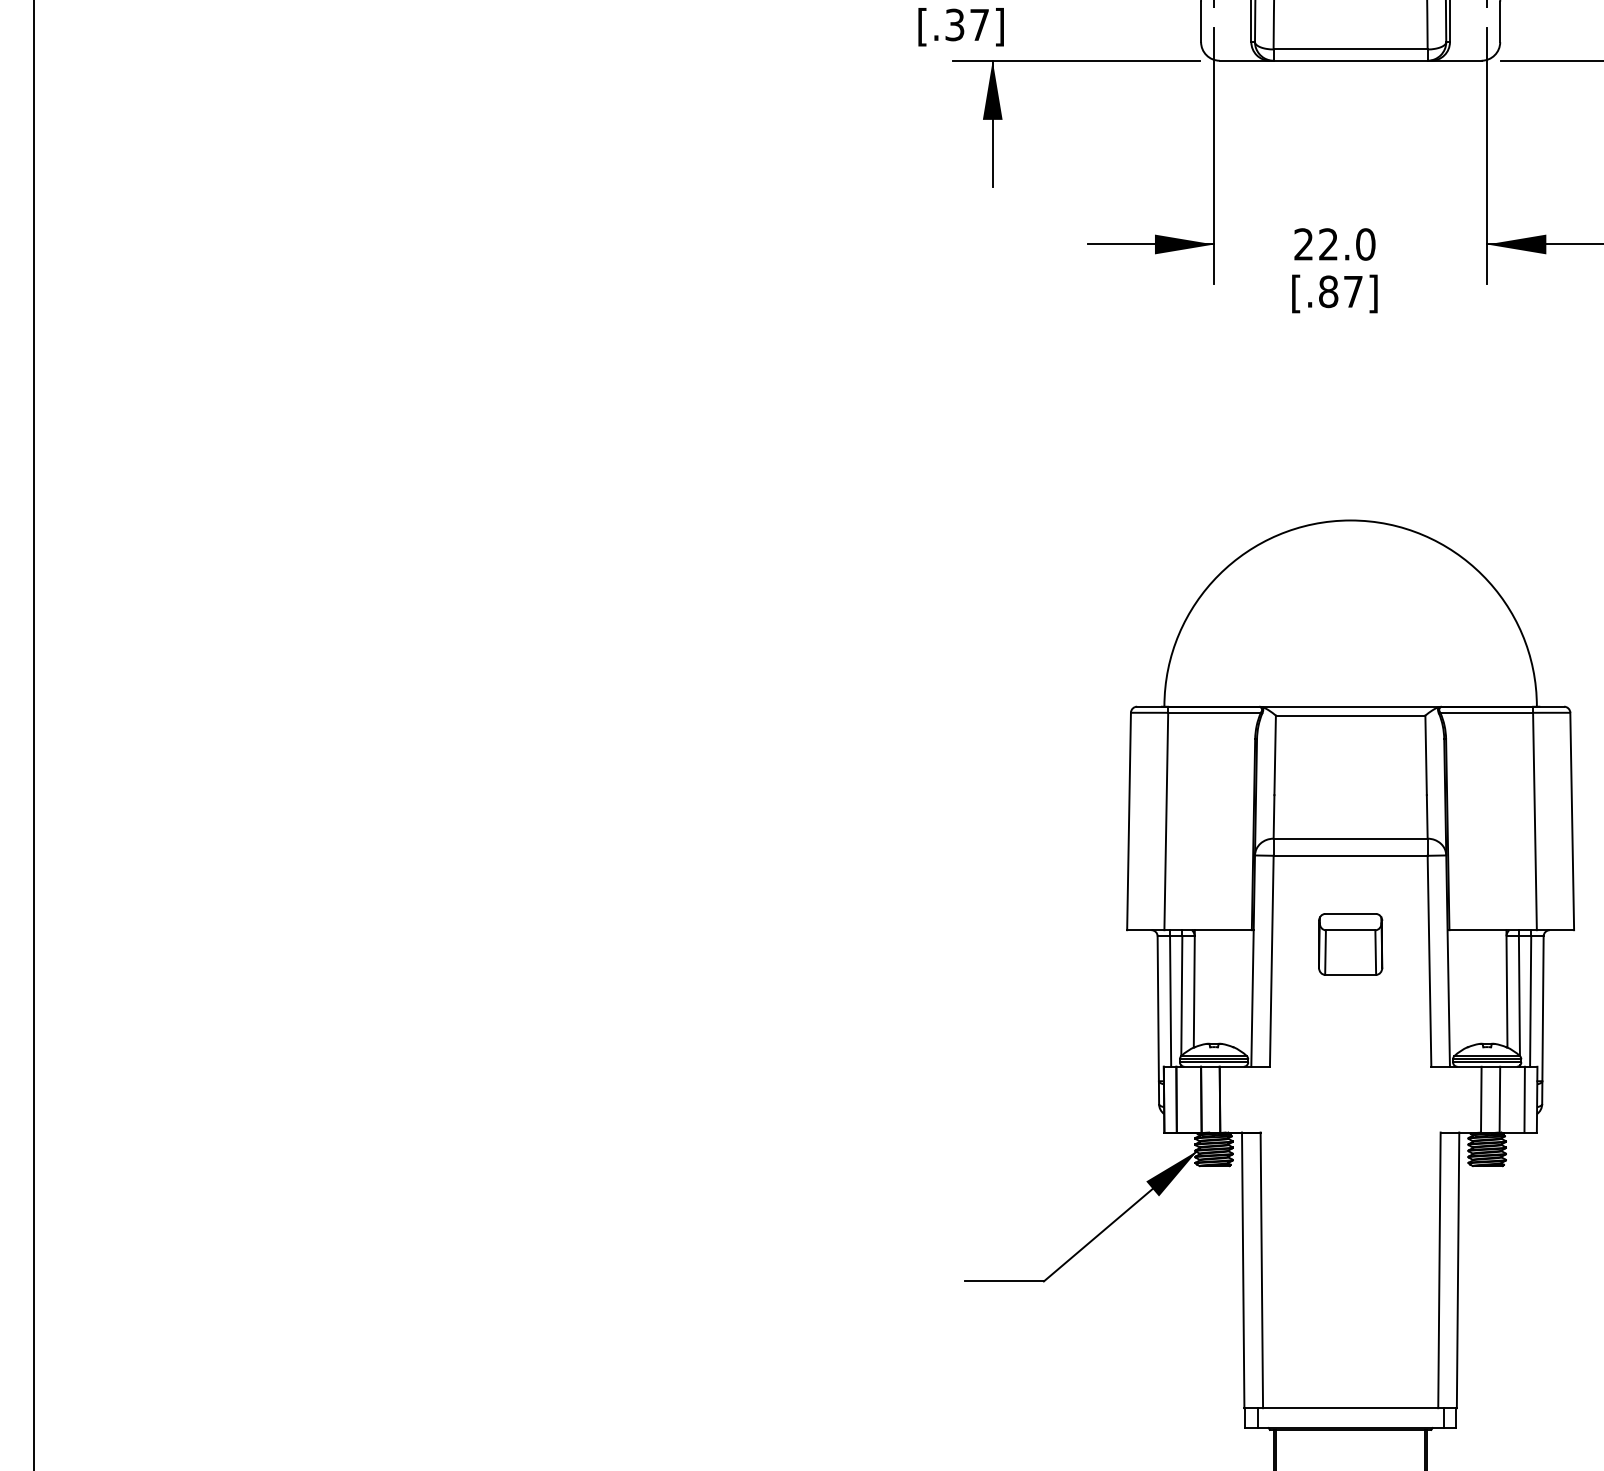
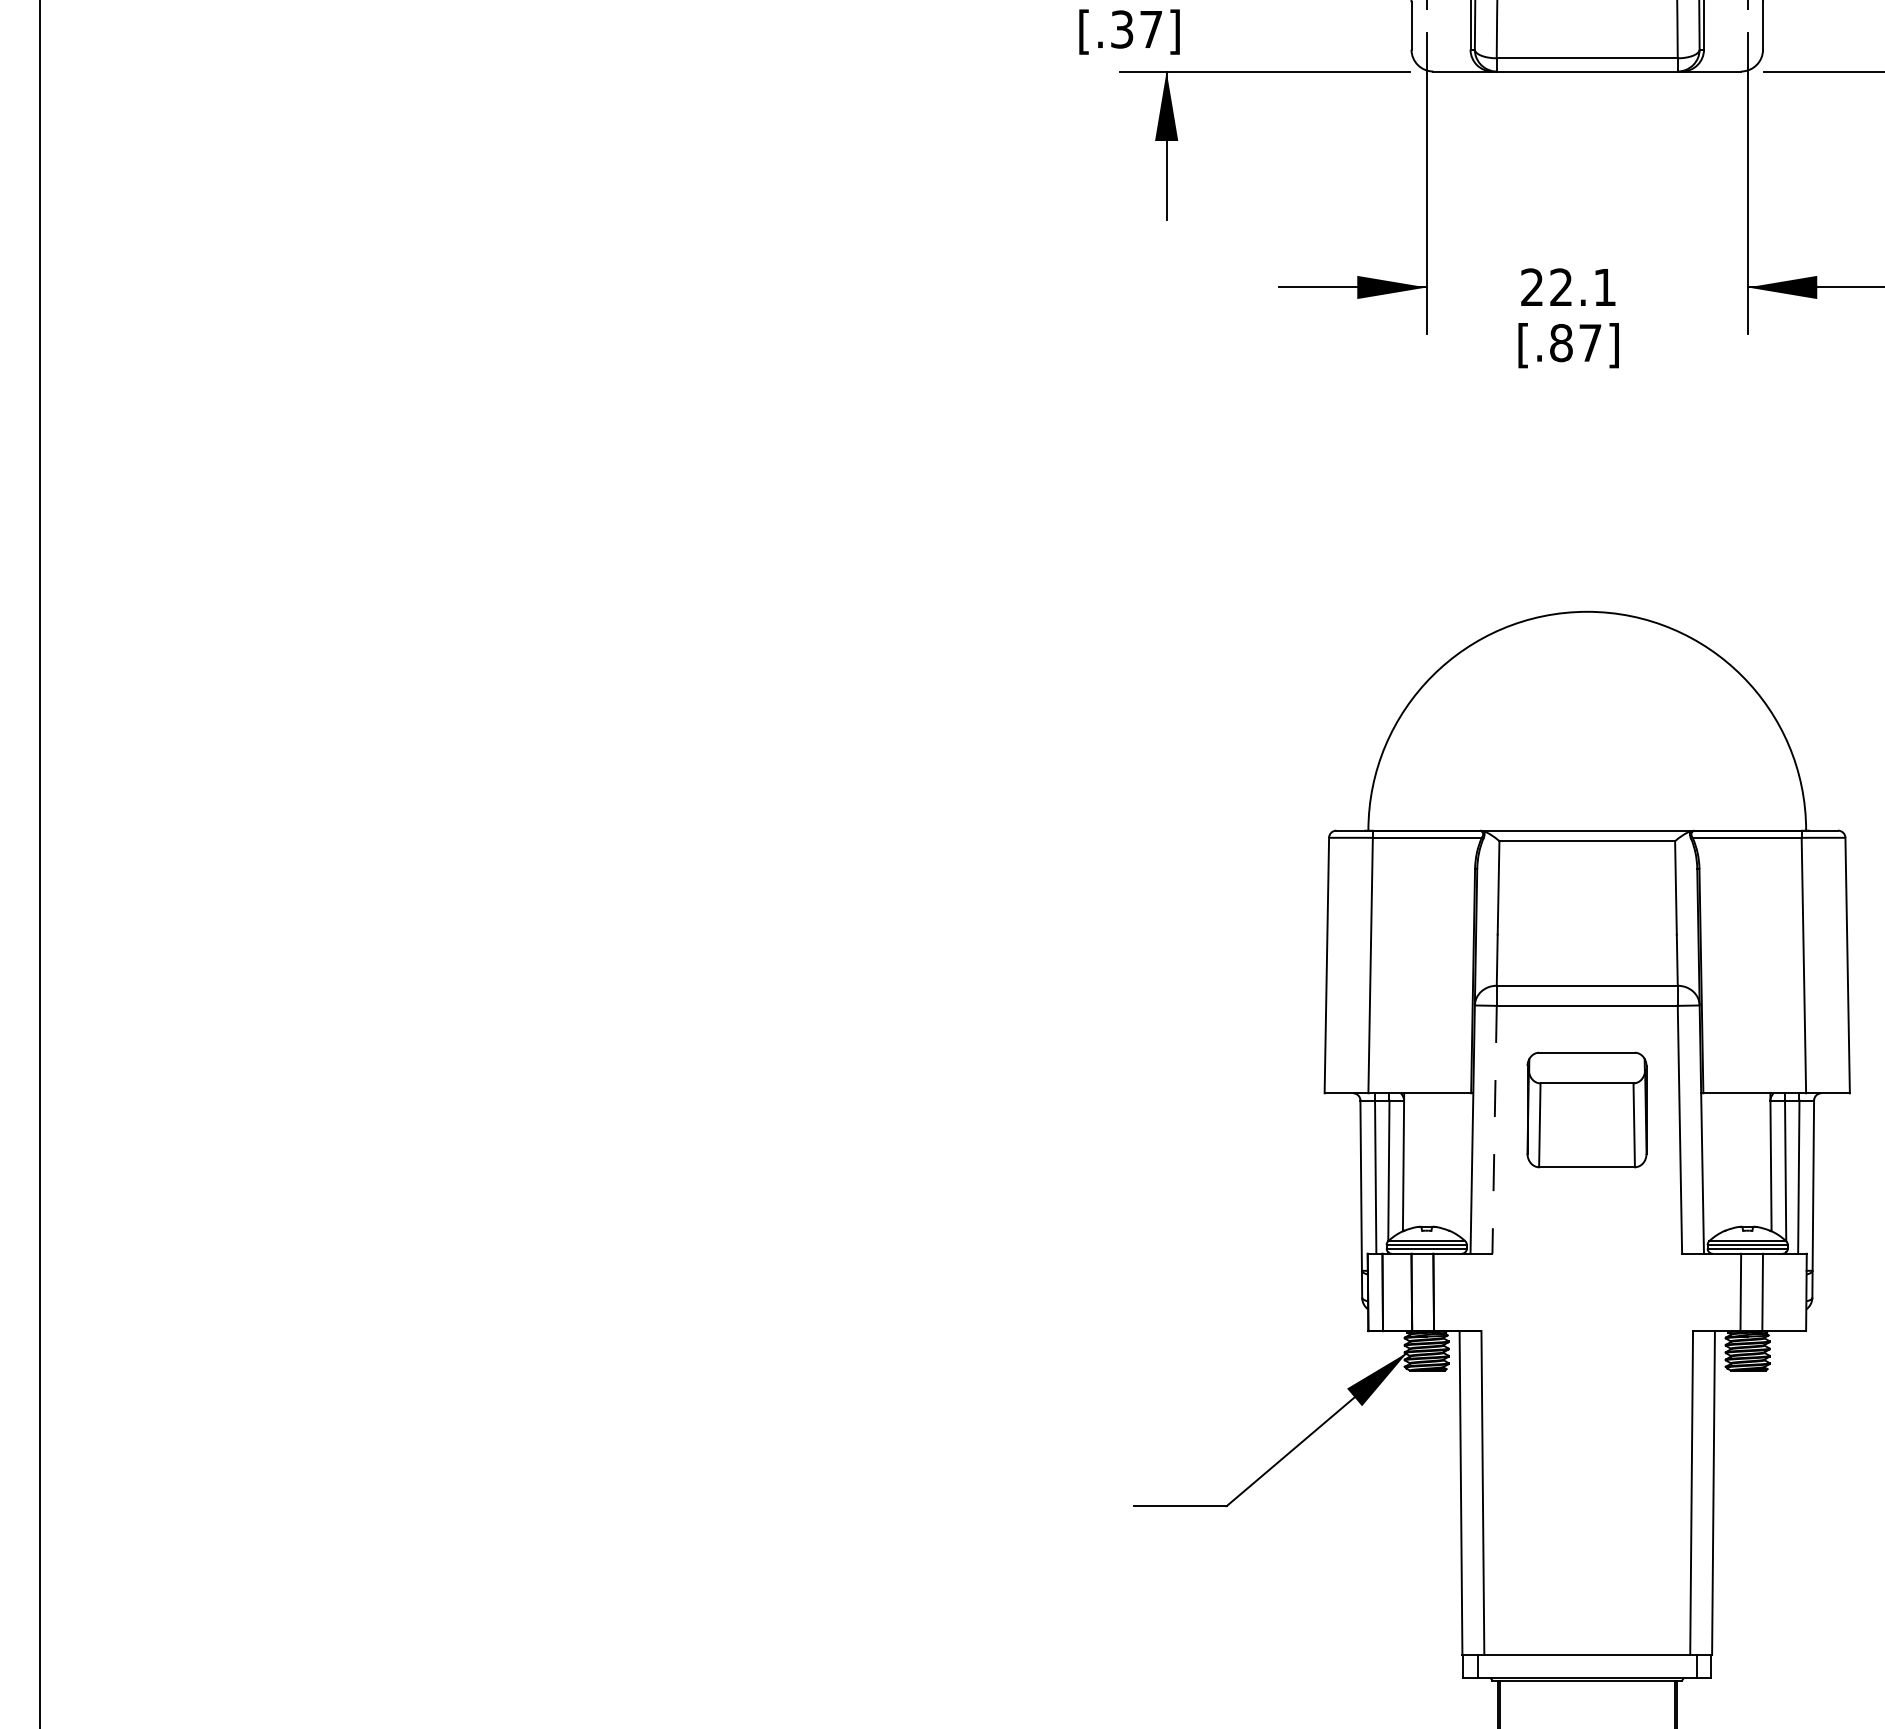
text: (1365, 244) -> (1604, 287), 22.0 -> 22.1
part: (1350, 944) -> (1587, 1110), size x1.6
line: (1271, 961) -> (1494, 1130), solid -> dashed
line: (1524, 1099) -> (1791, 1292), removed

